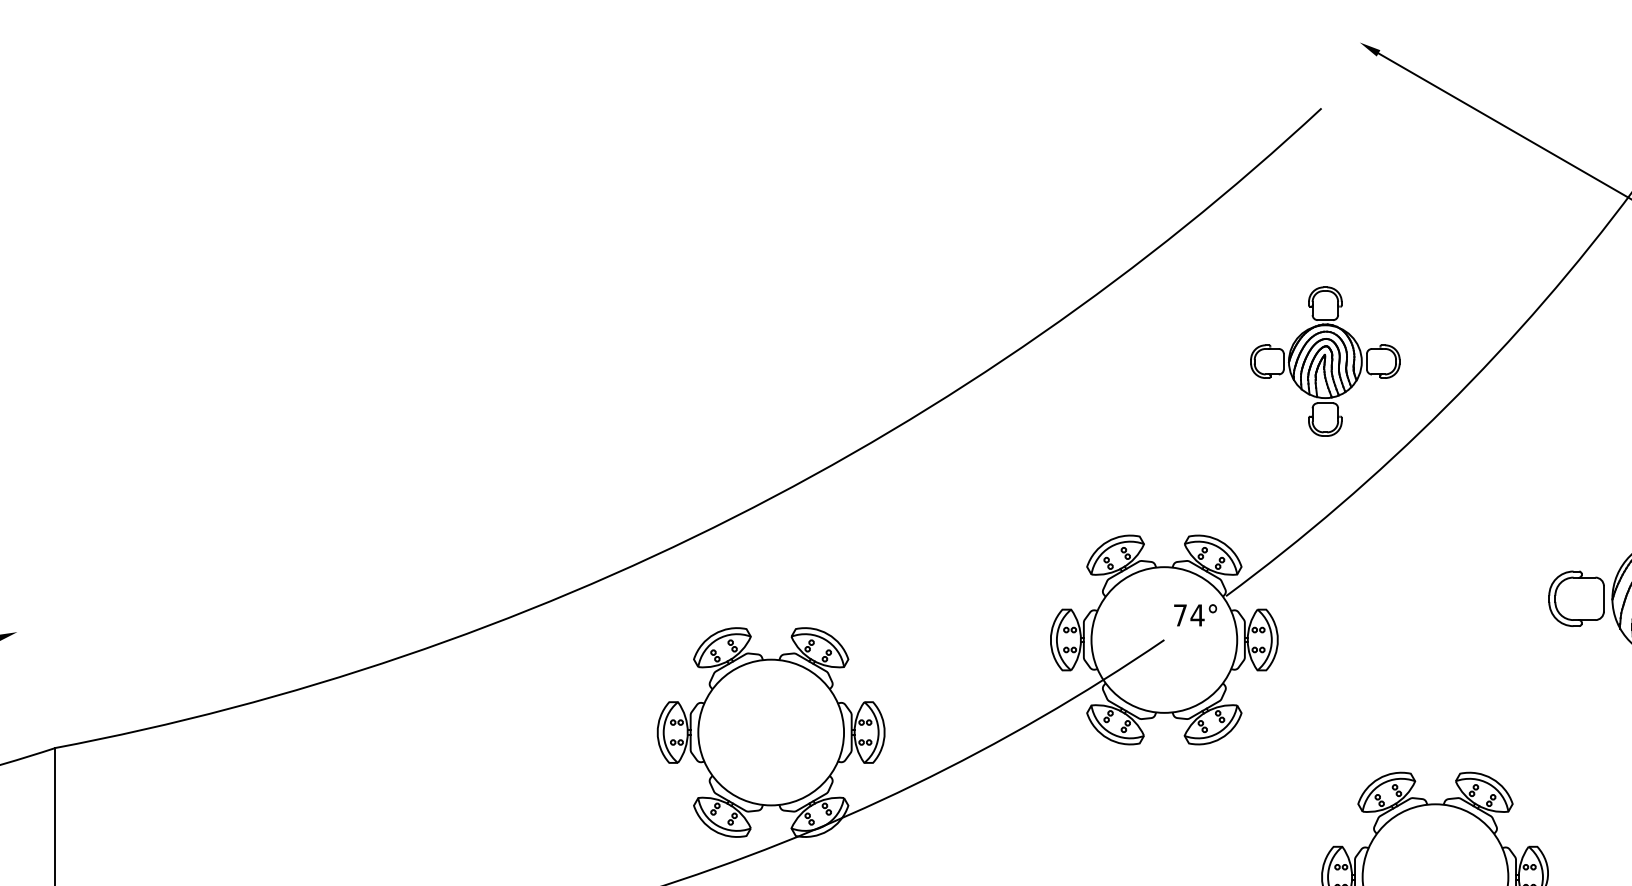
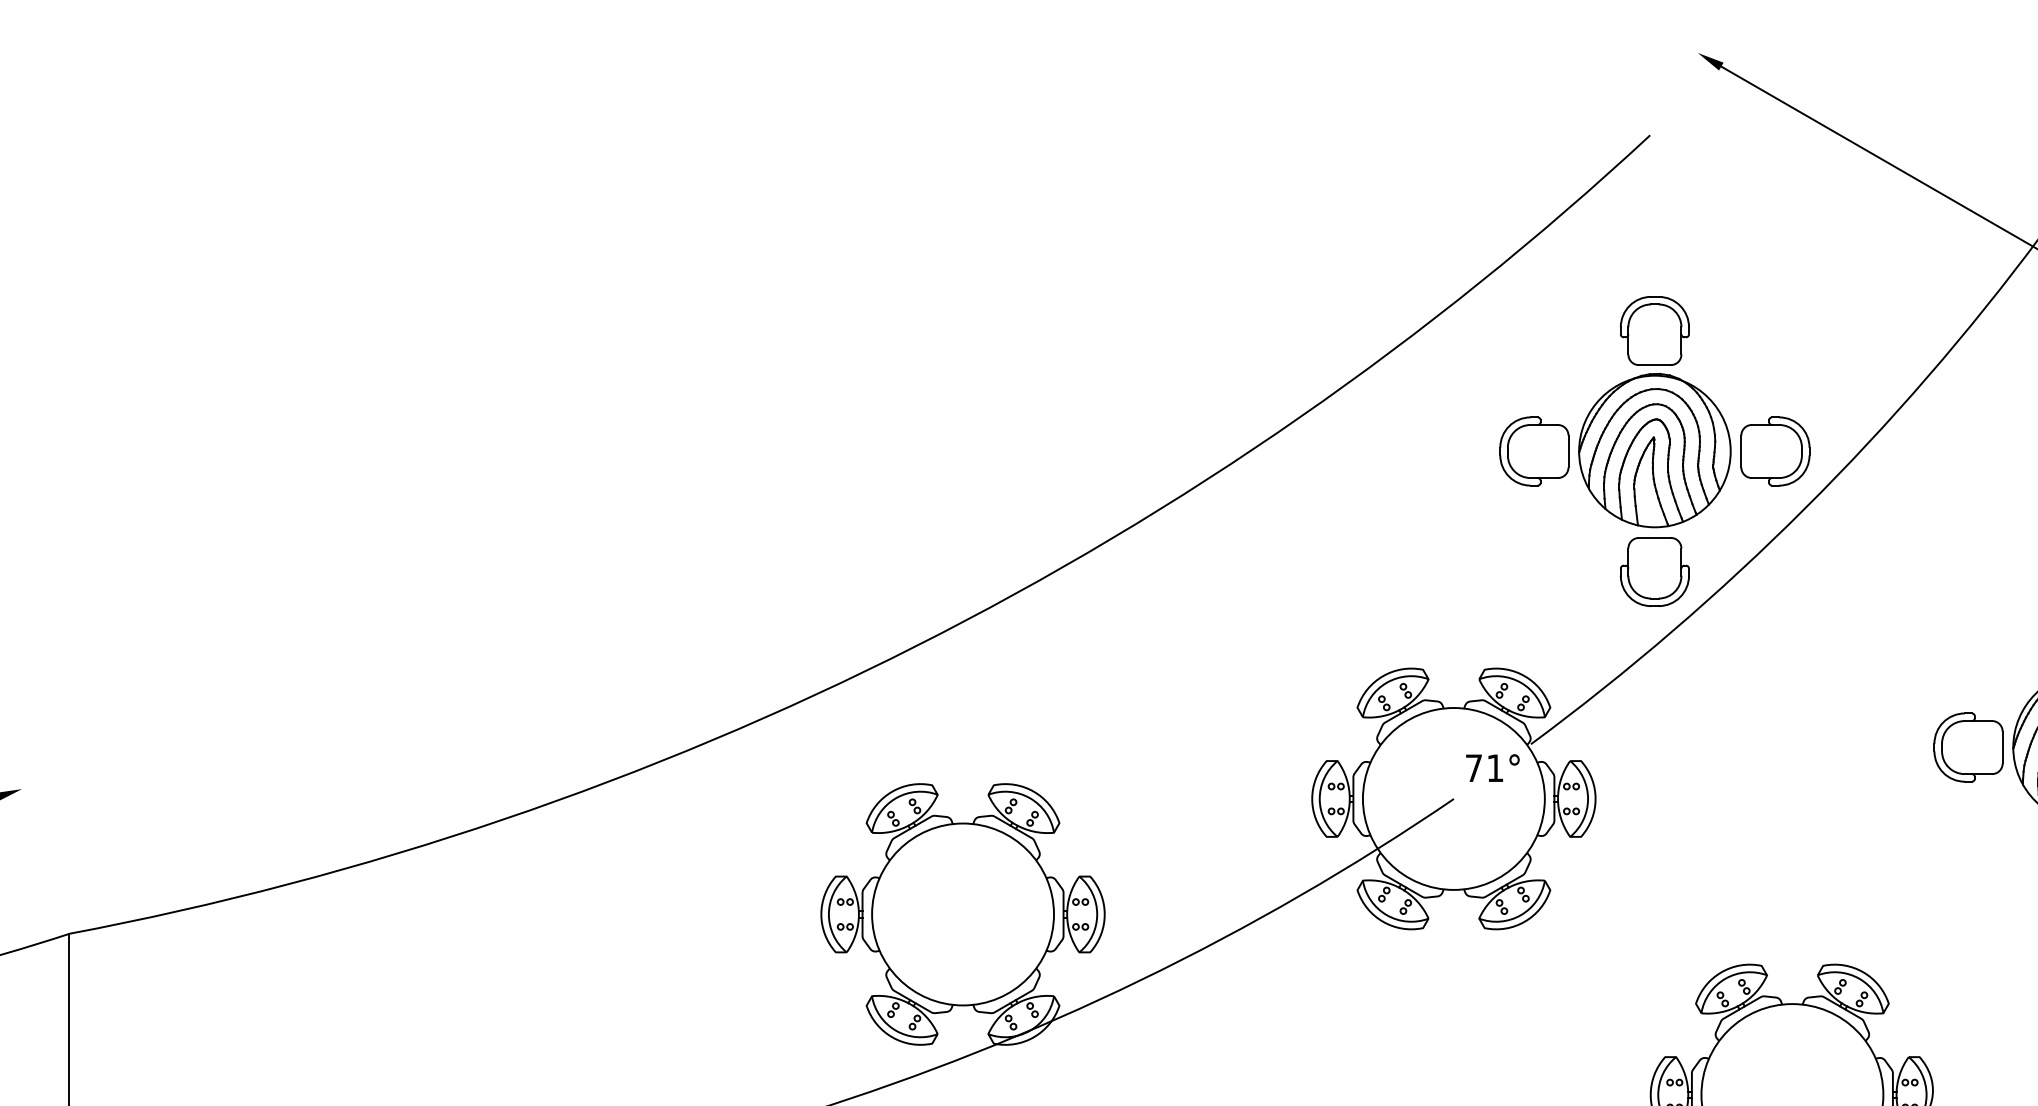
part: (1325, 361) -> (1654, 451), size x1.67
text: (1197, 614) -> (1495, 767), 74° -> 71°

